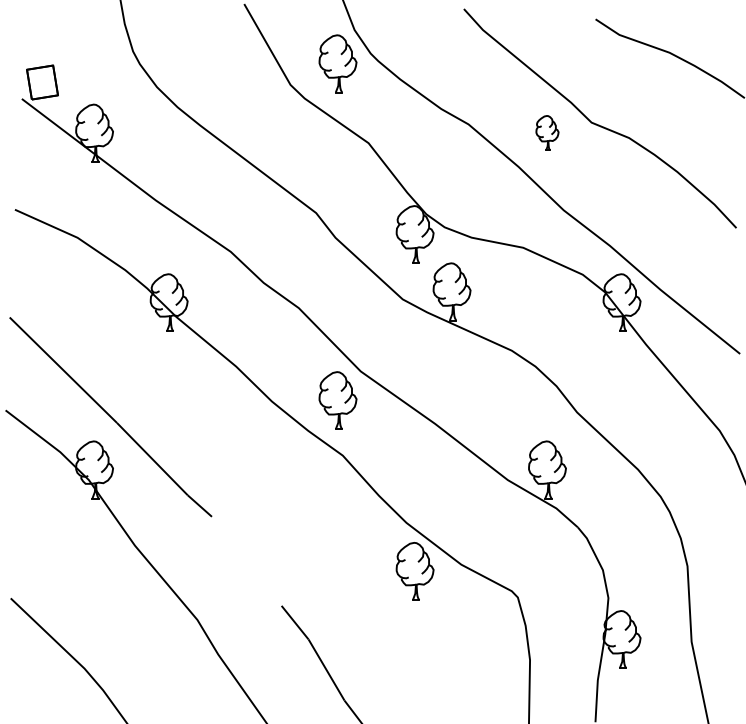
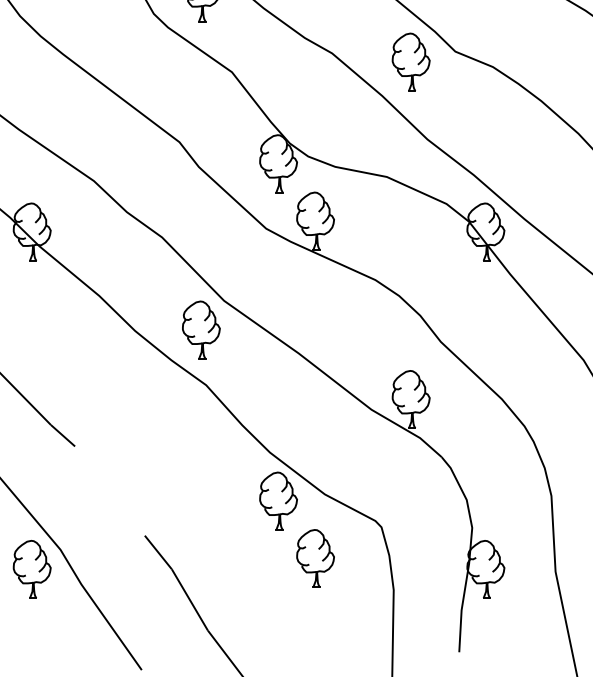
part: (547, 132) -> (411, 61), size x1.67
part: (451, 628) -> (315, 558), added
part: (168, 639) -> (31, 569), added

